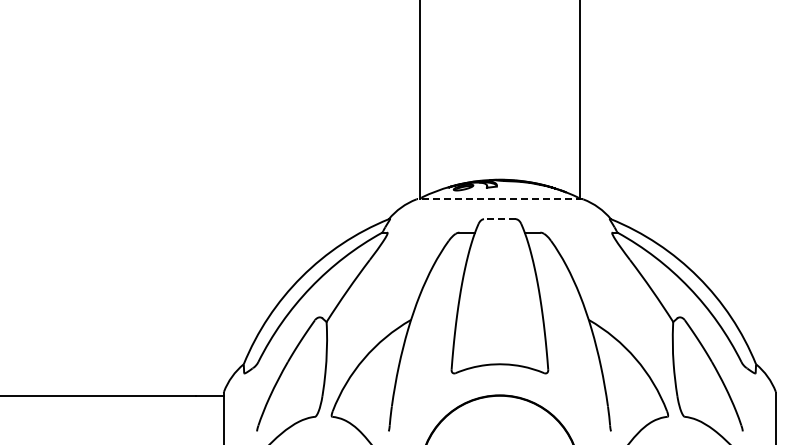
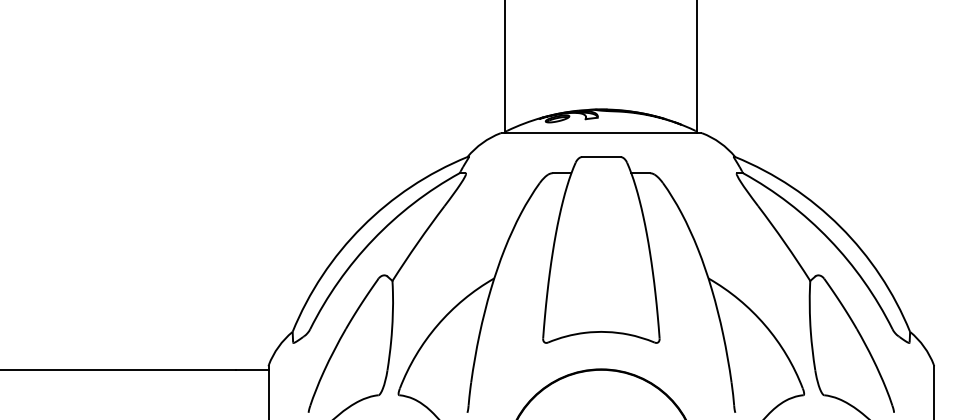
line: (499, 199) -> (600, 133), dashed -> solid
line: (499, 219) -> (600, 157), dashed -> solid

